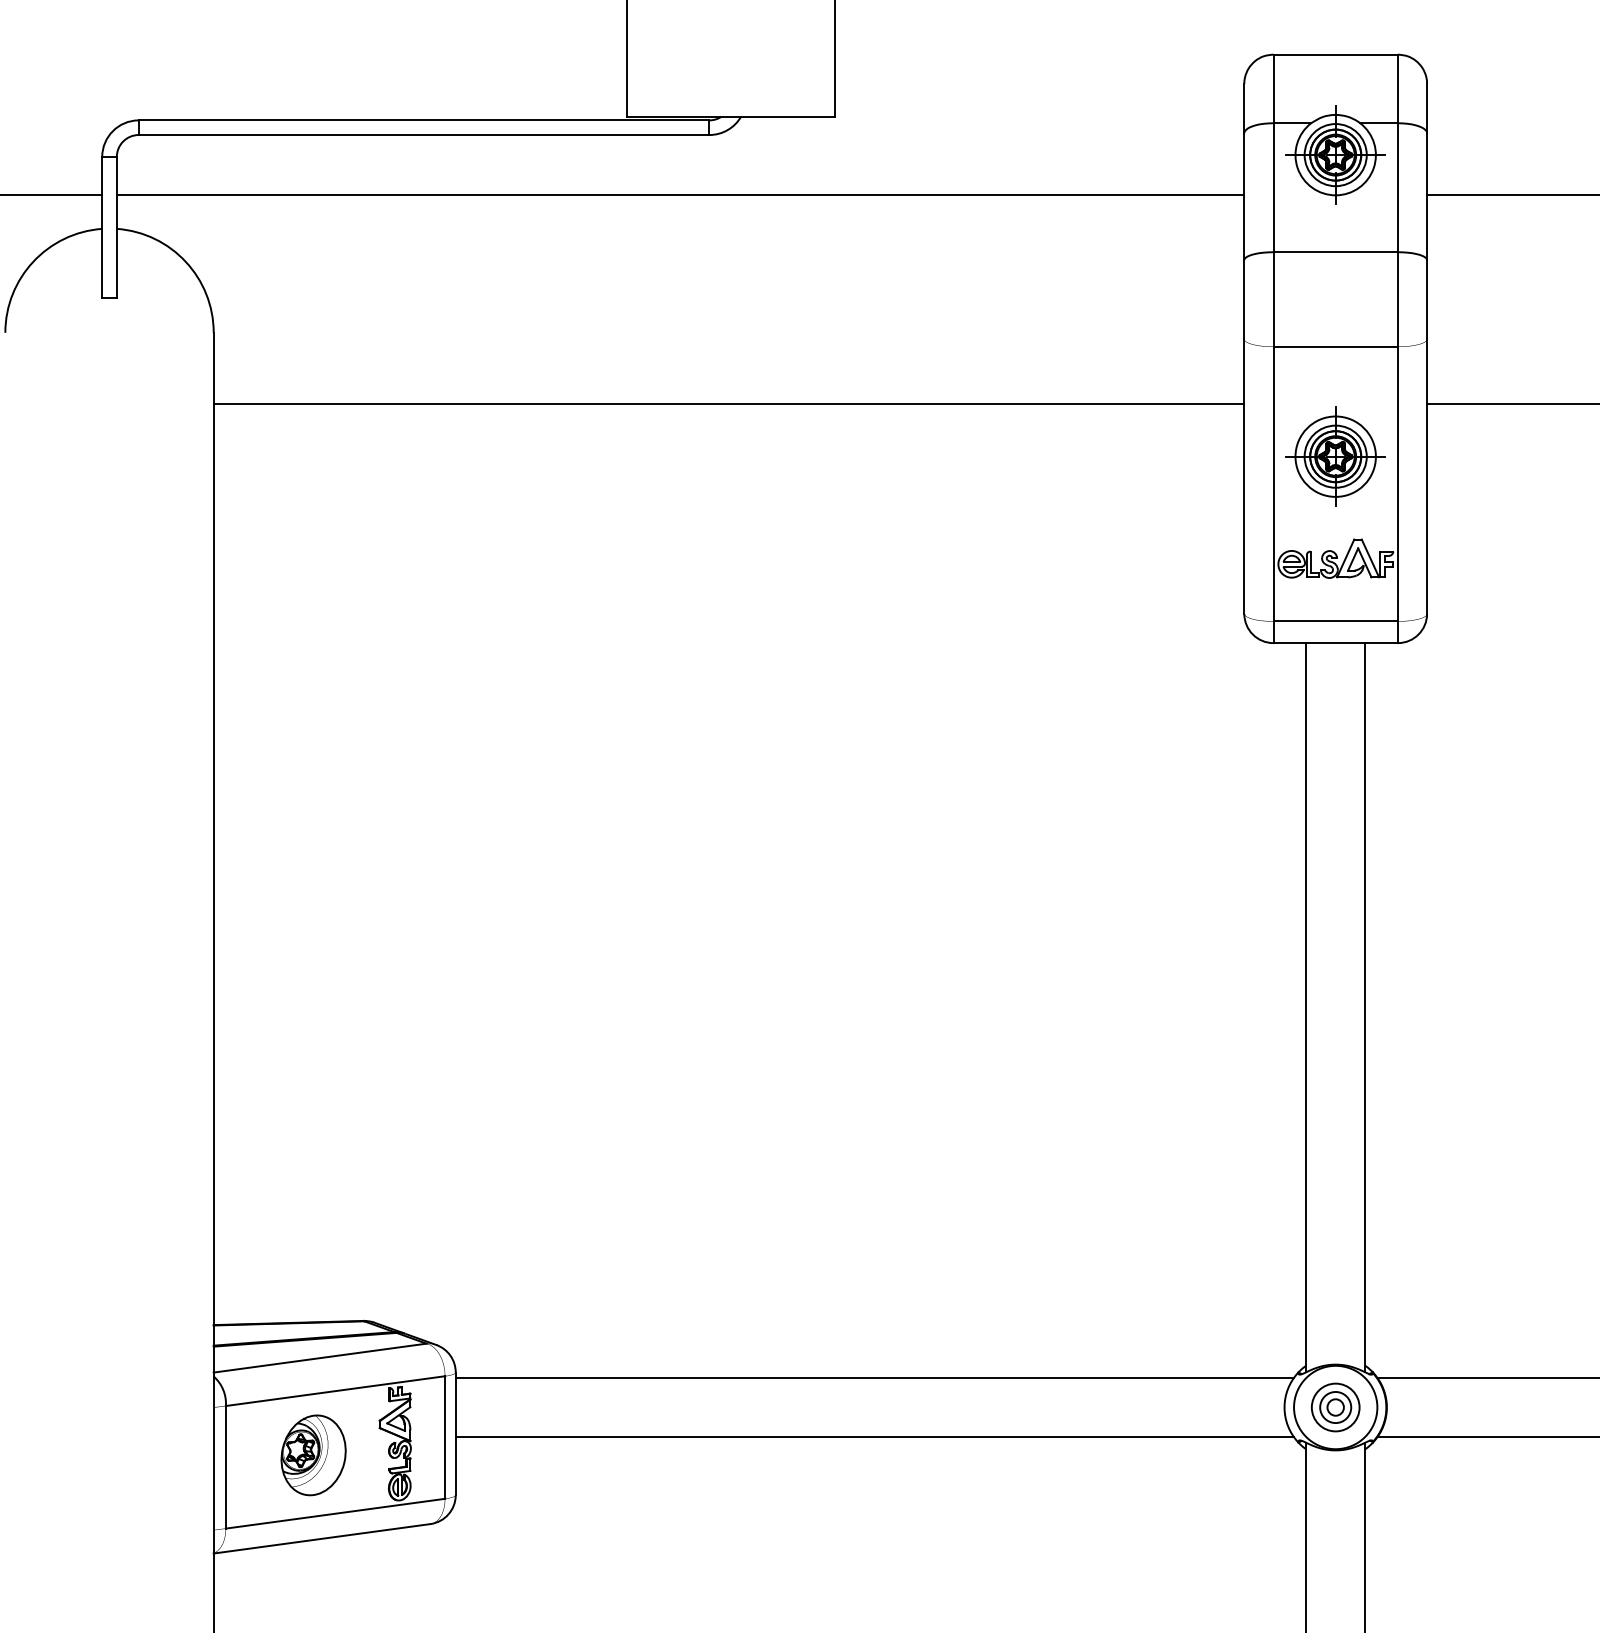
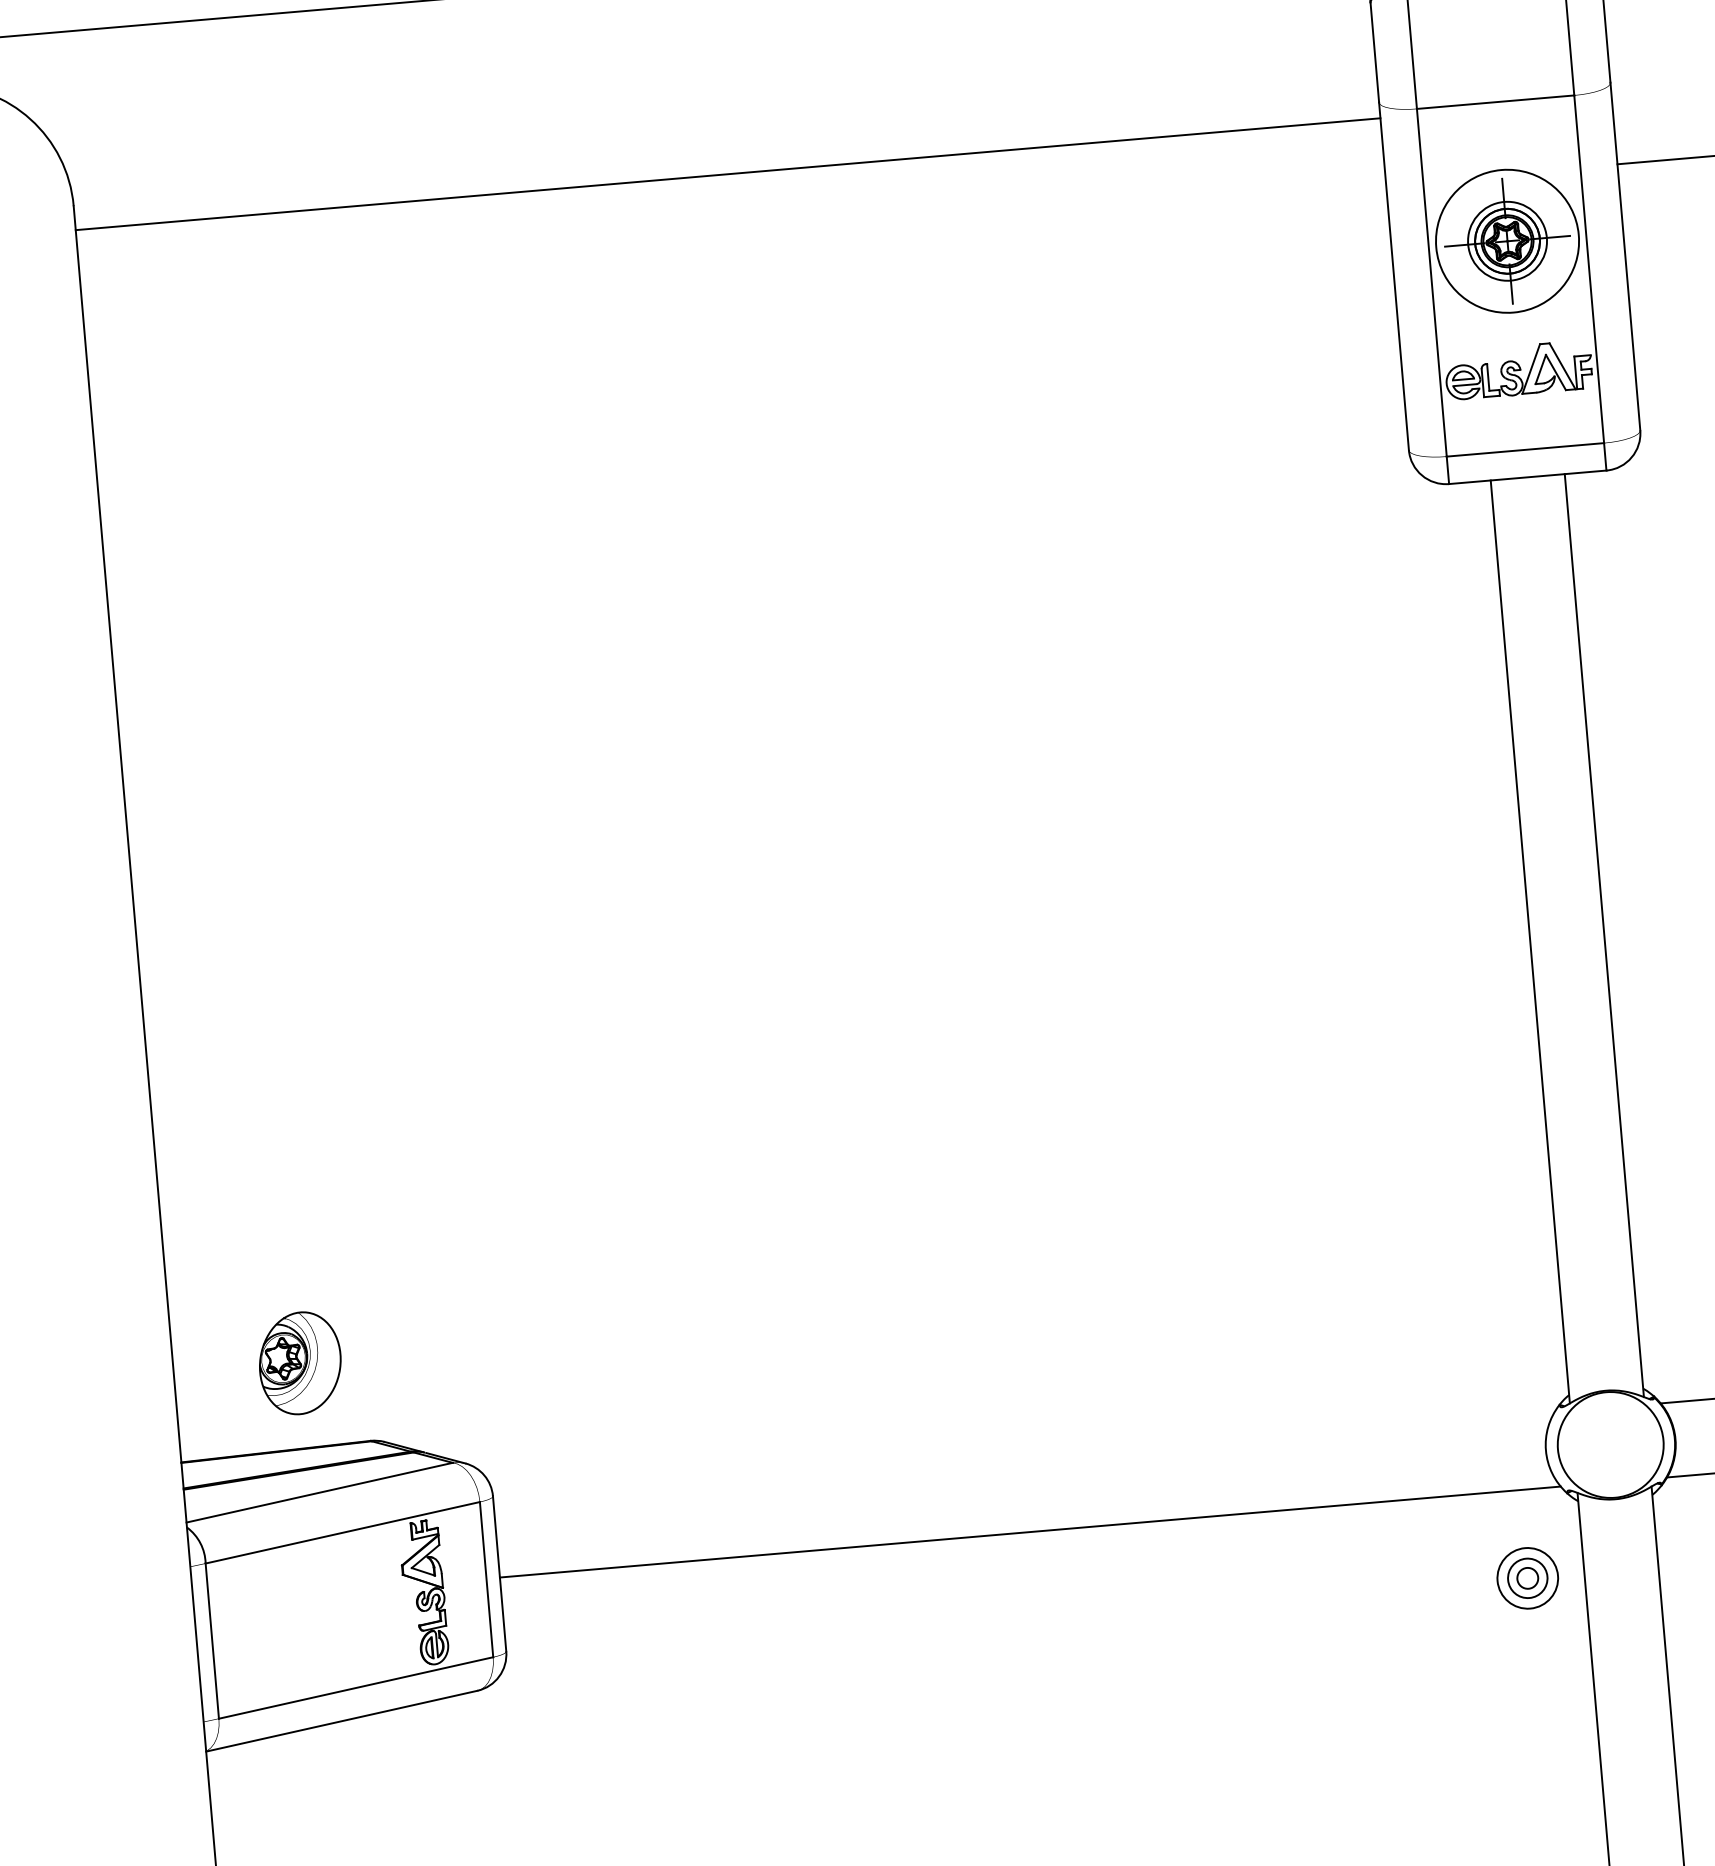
line: (728, 403) -> (727, 174), moved
circle: (1335, 456) -> (1507, 241), size x1.4
line: (874, 1378) -> (1023, 1458), removed
part: (1335, 1407) -> (1527, 1578), moved
part: (313, 1455) -> (300, 1363), moved

